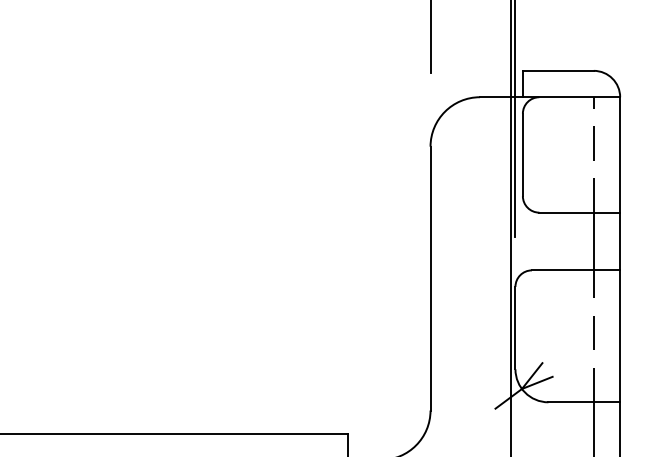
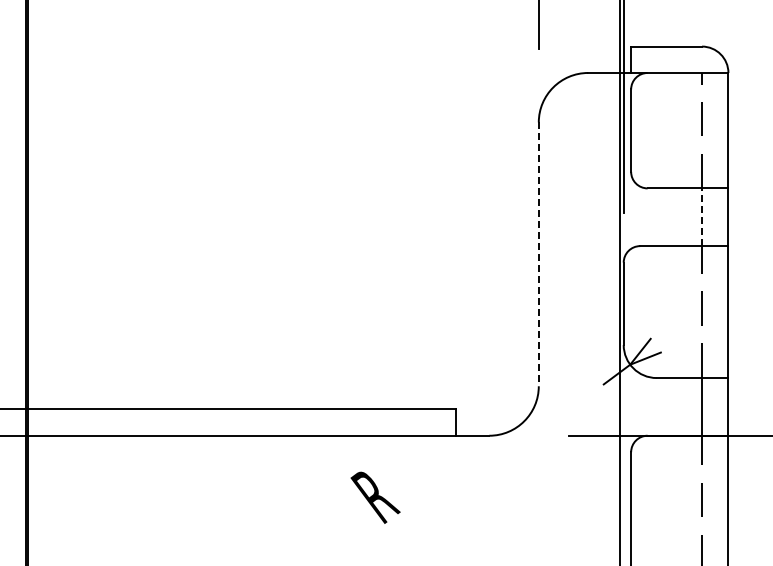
line: (594, 241) -> (702, 217), solid -> dashed
line: (430, 278) -> (538, 254), solid -> dashed

